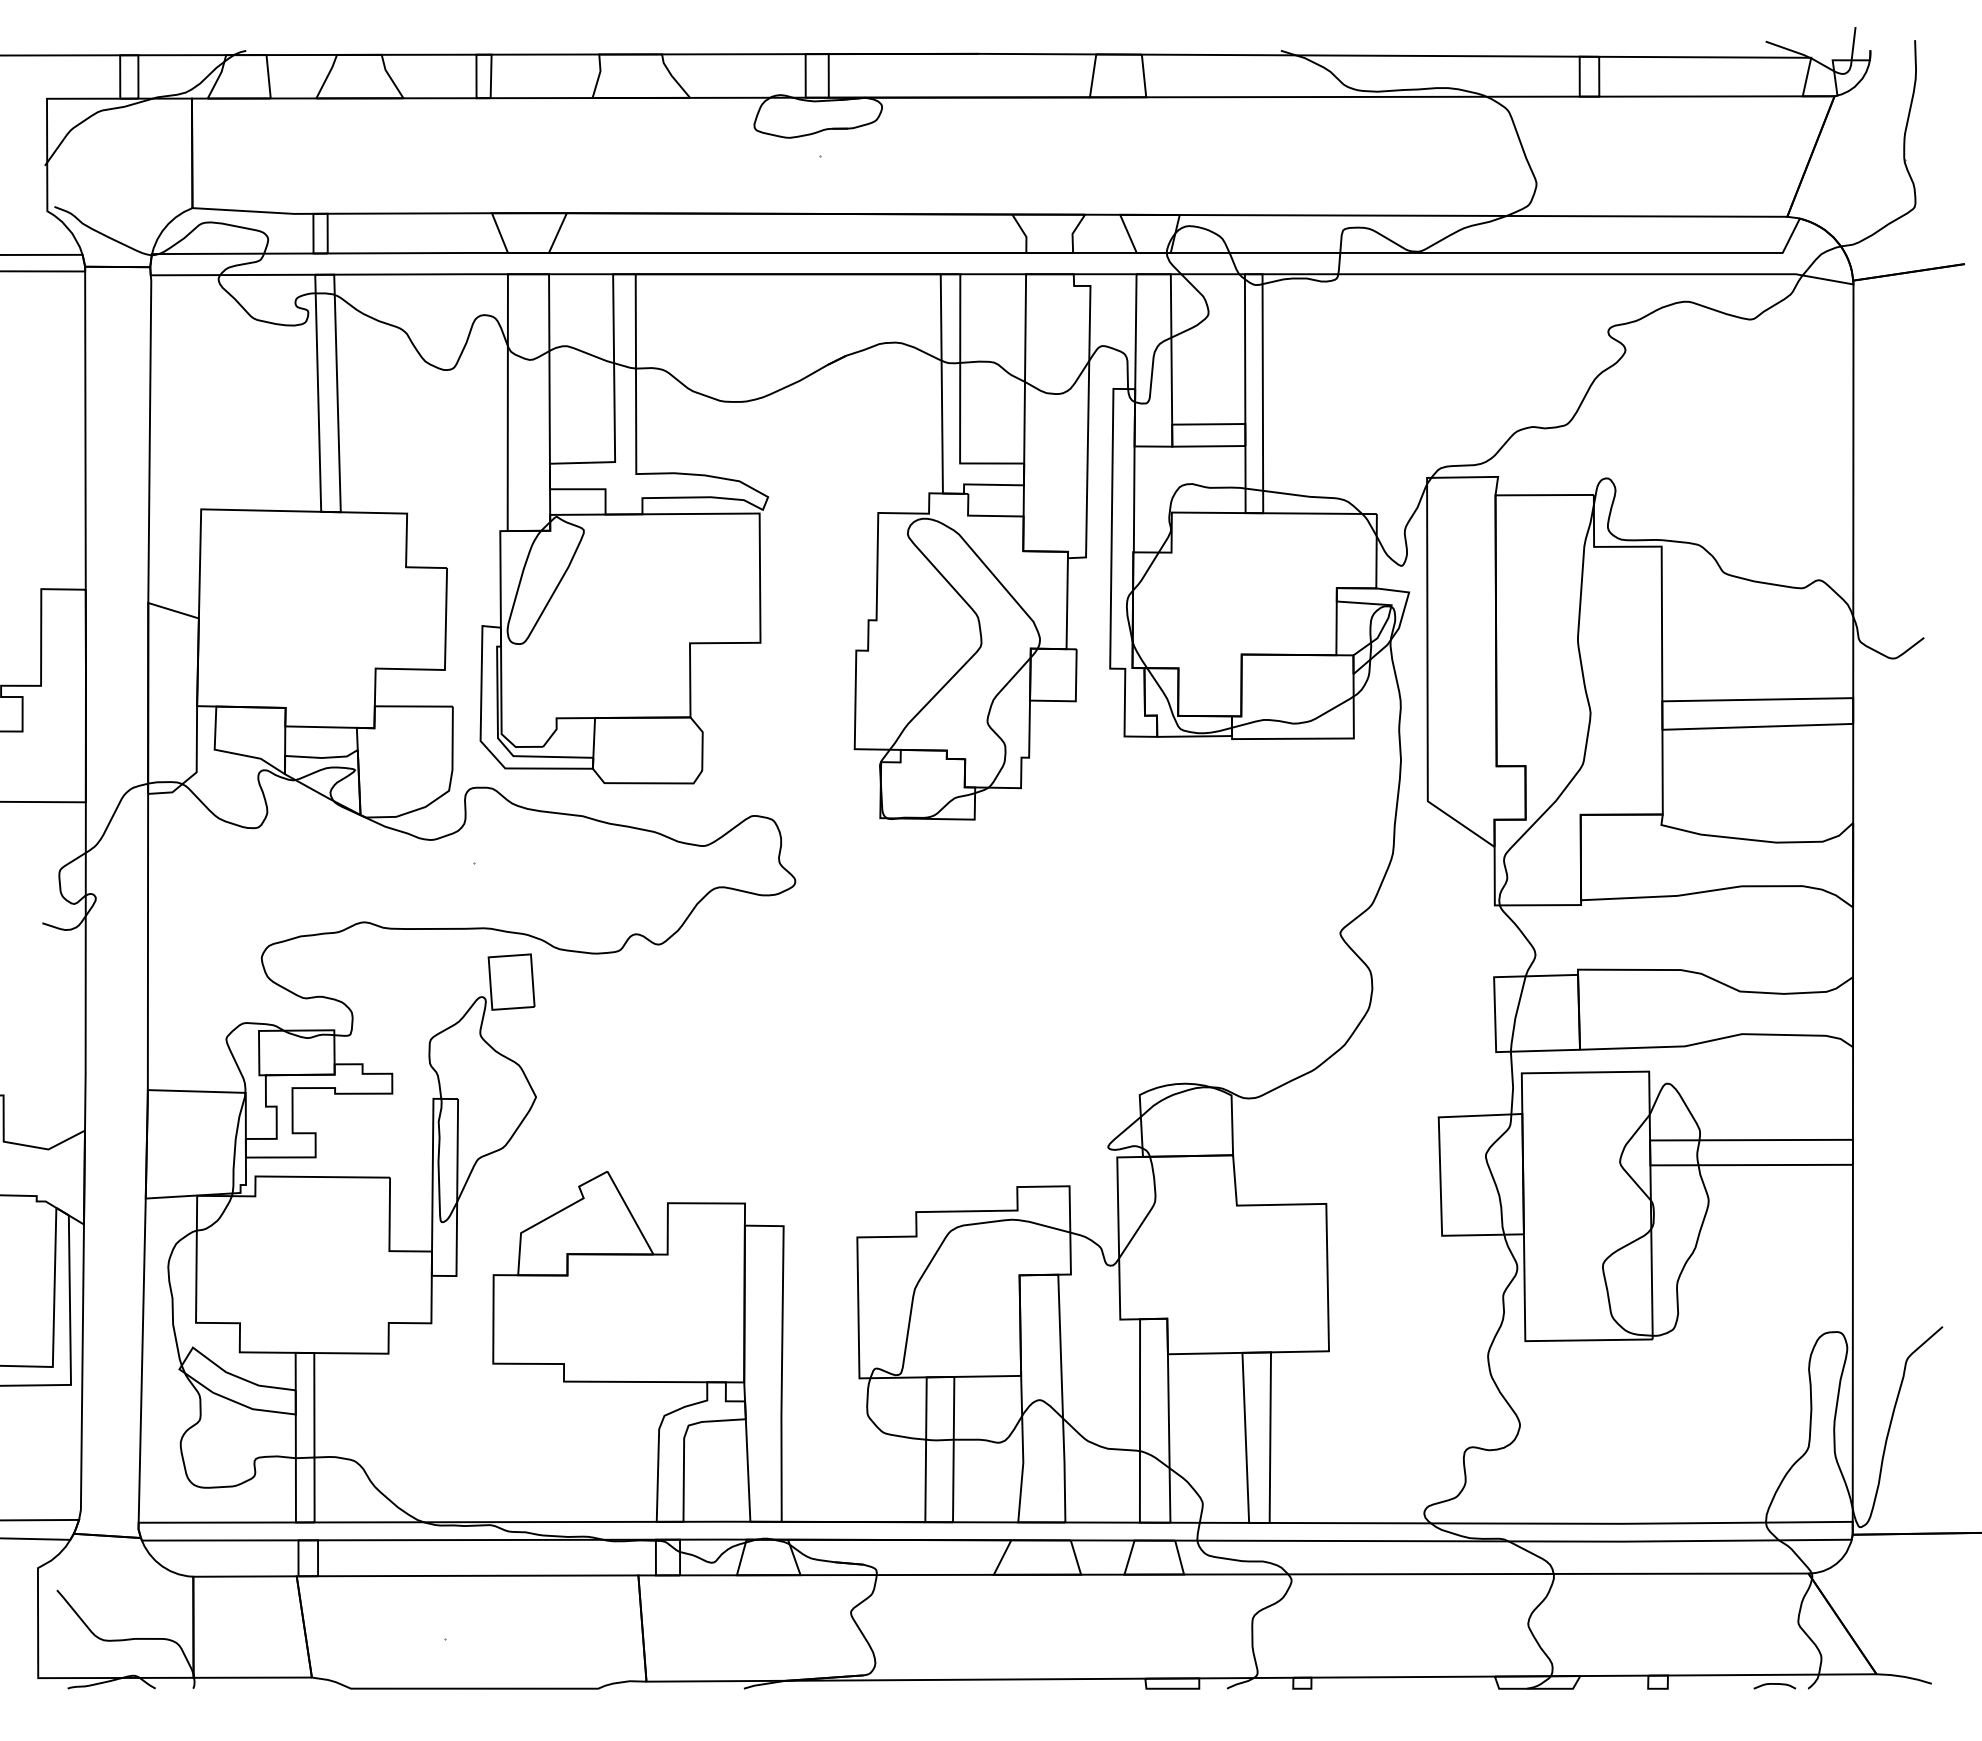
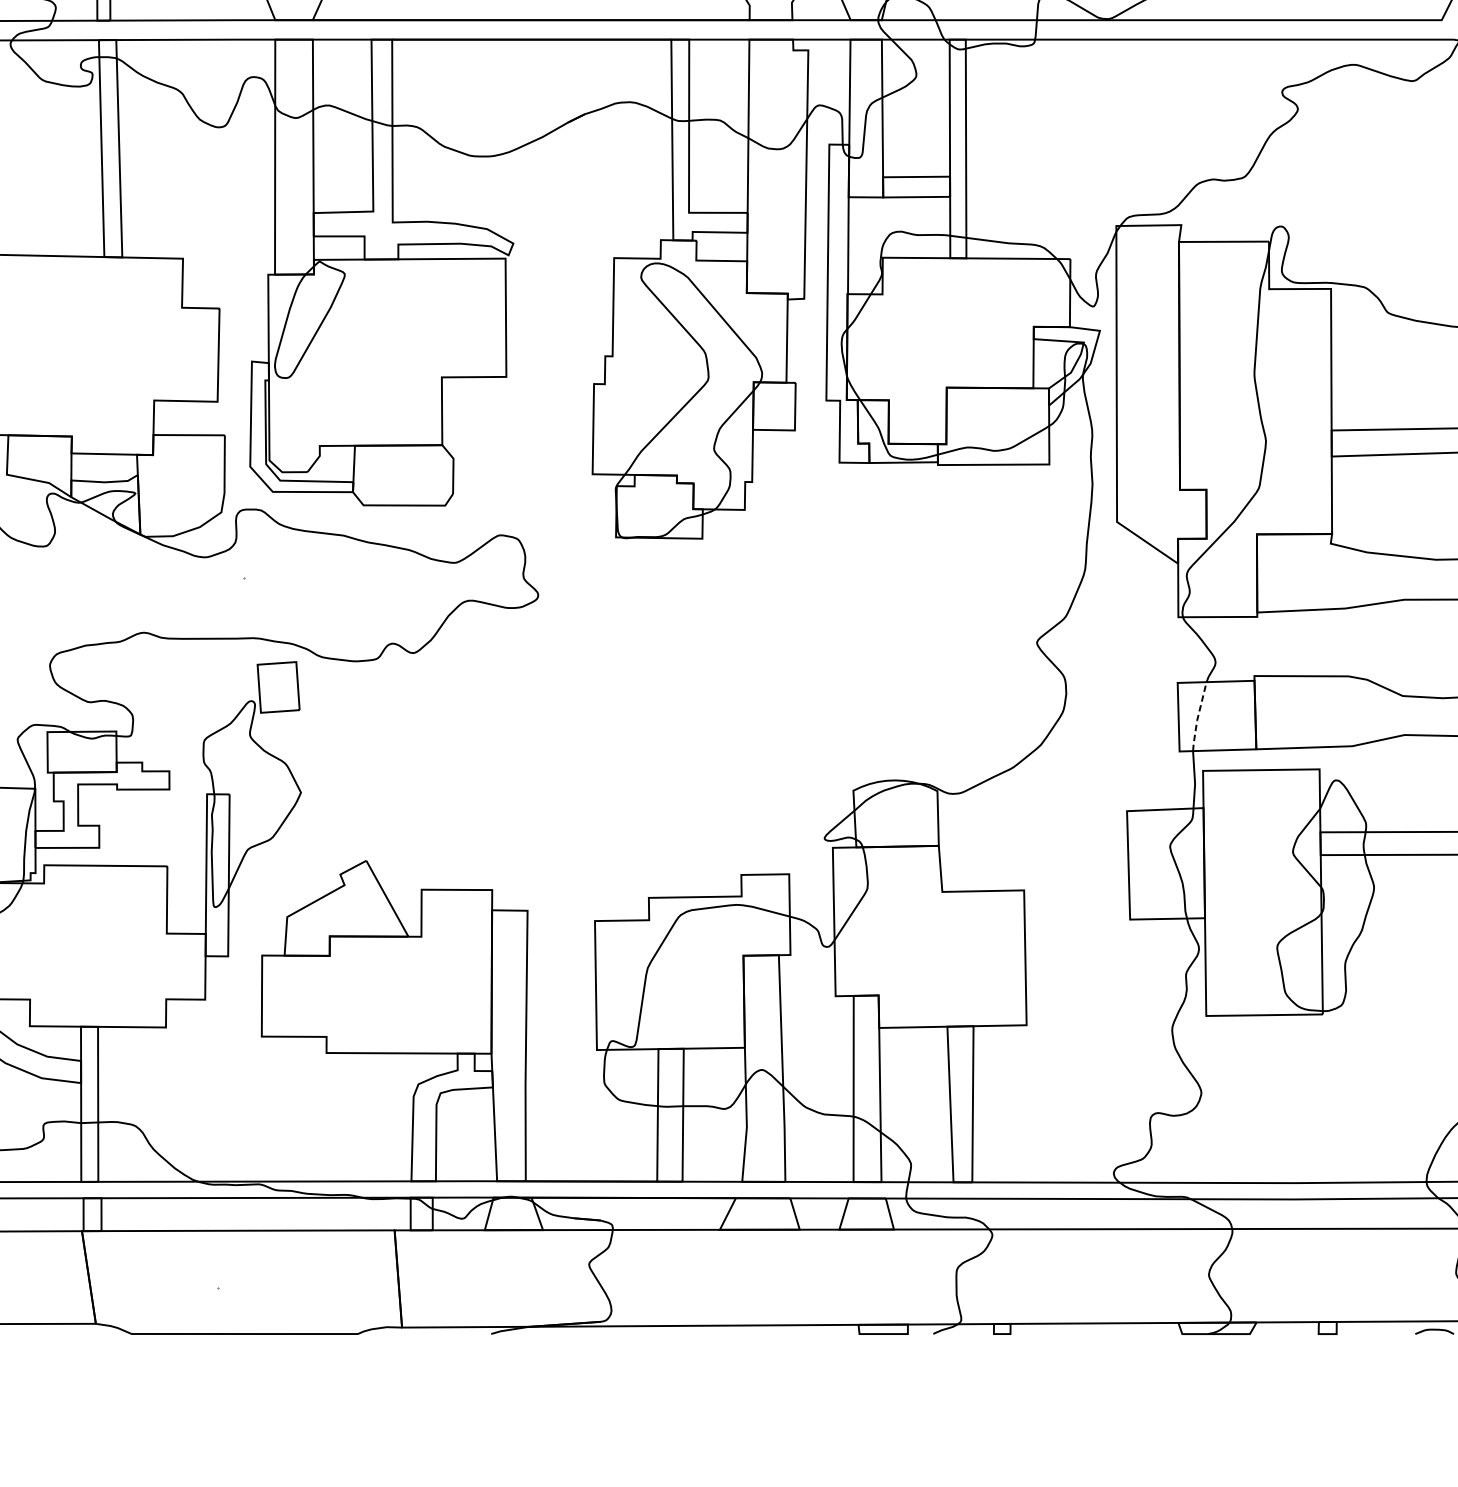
line: (1516, 1014) -> (1198, 717), solid -> dashed

